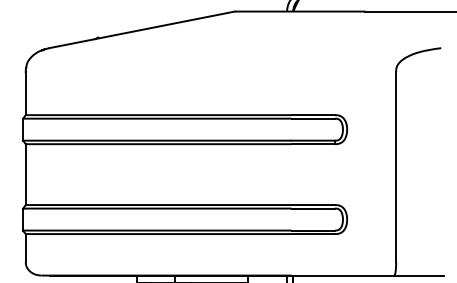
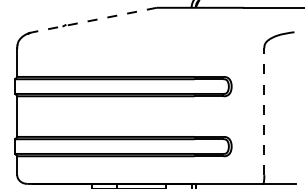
line: (141, 30) -> (94, 20), solid -> dashed
line: (396, 166) -> (264, 111), solid -> dashed

